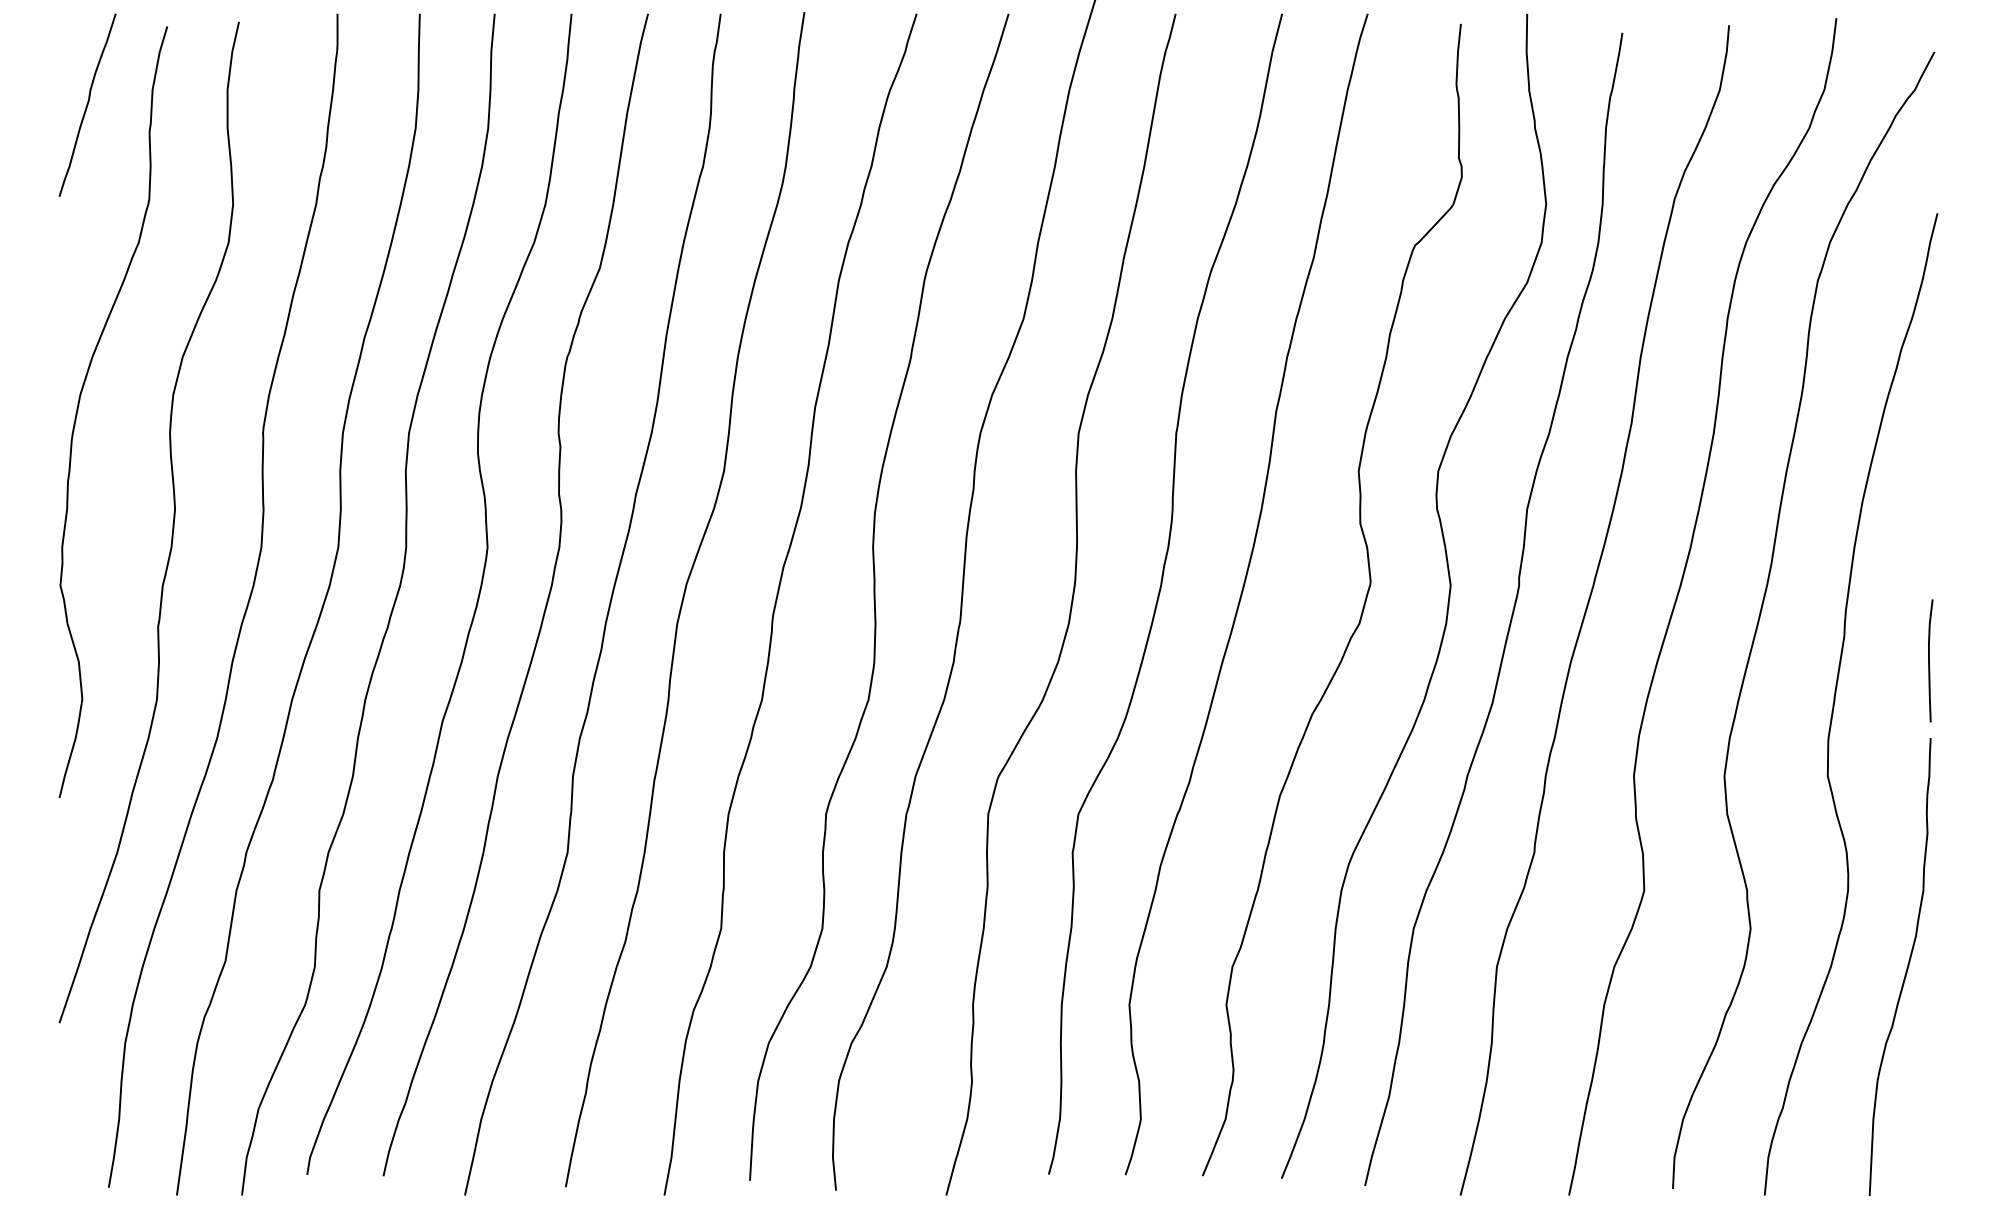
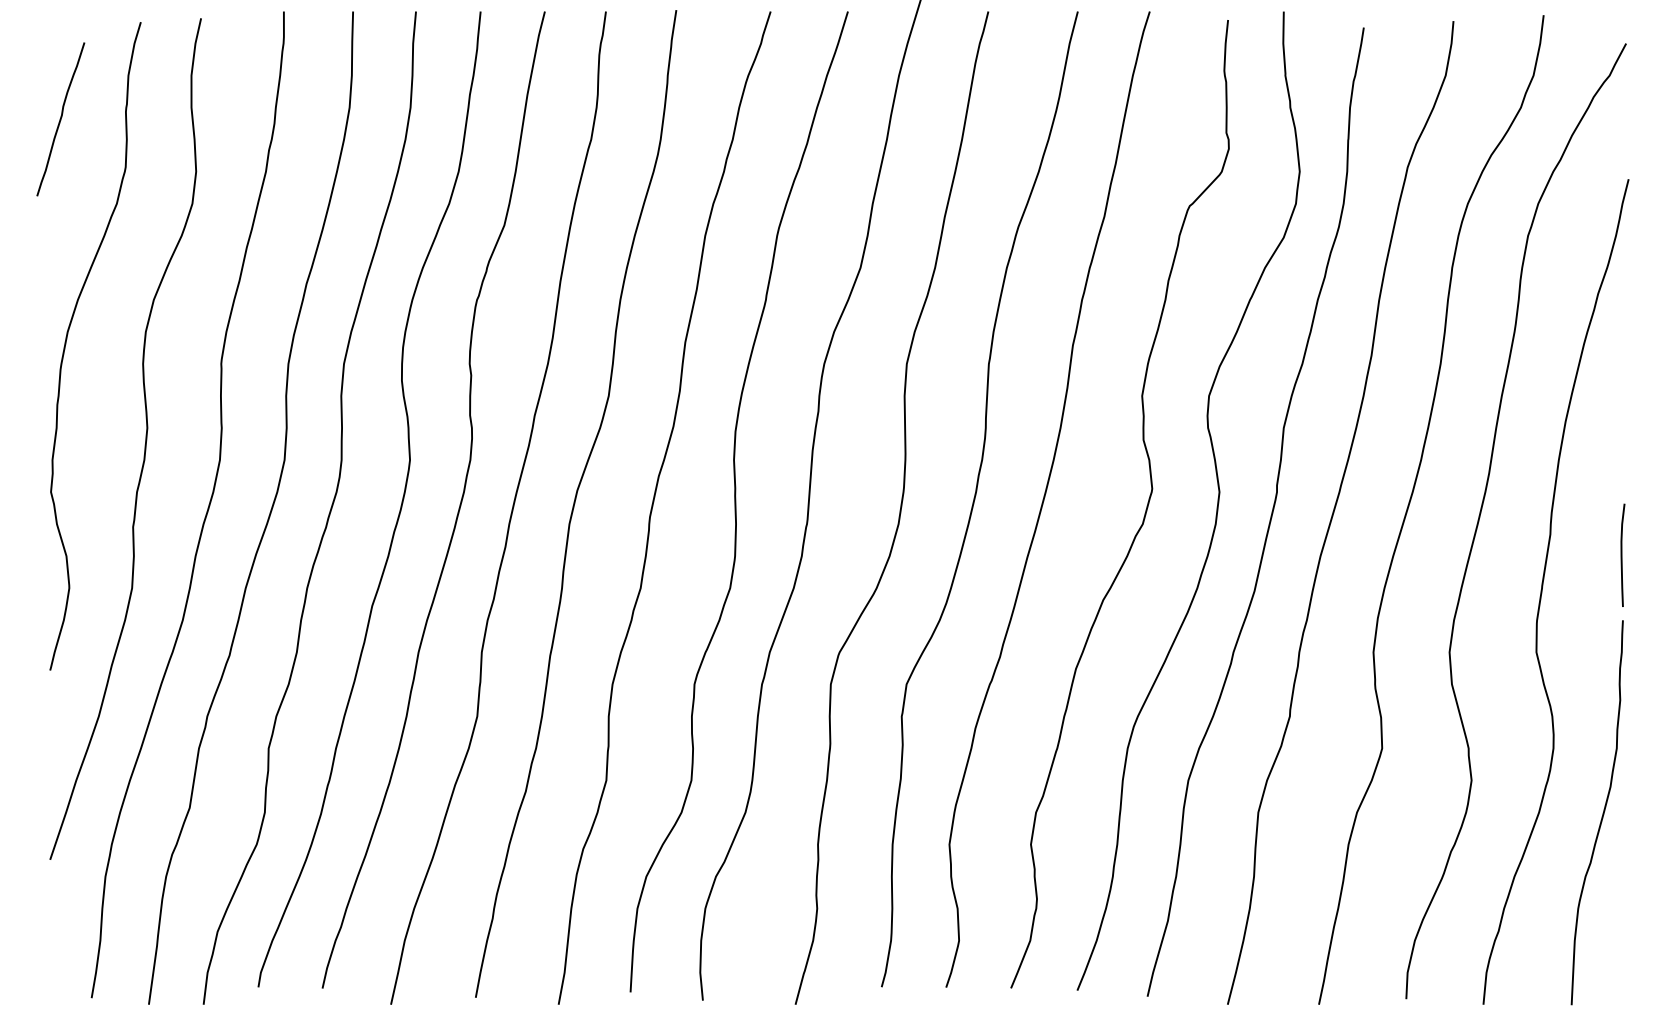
curve: (87, 105) -> (60, 119), moved

